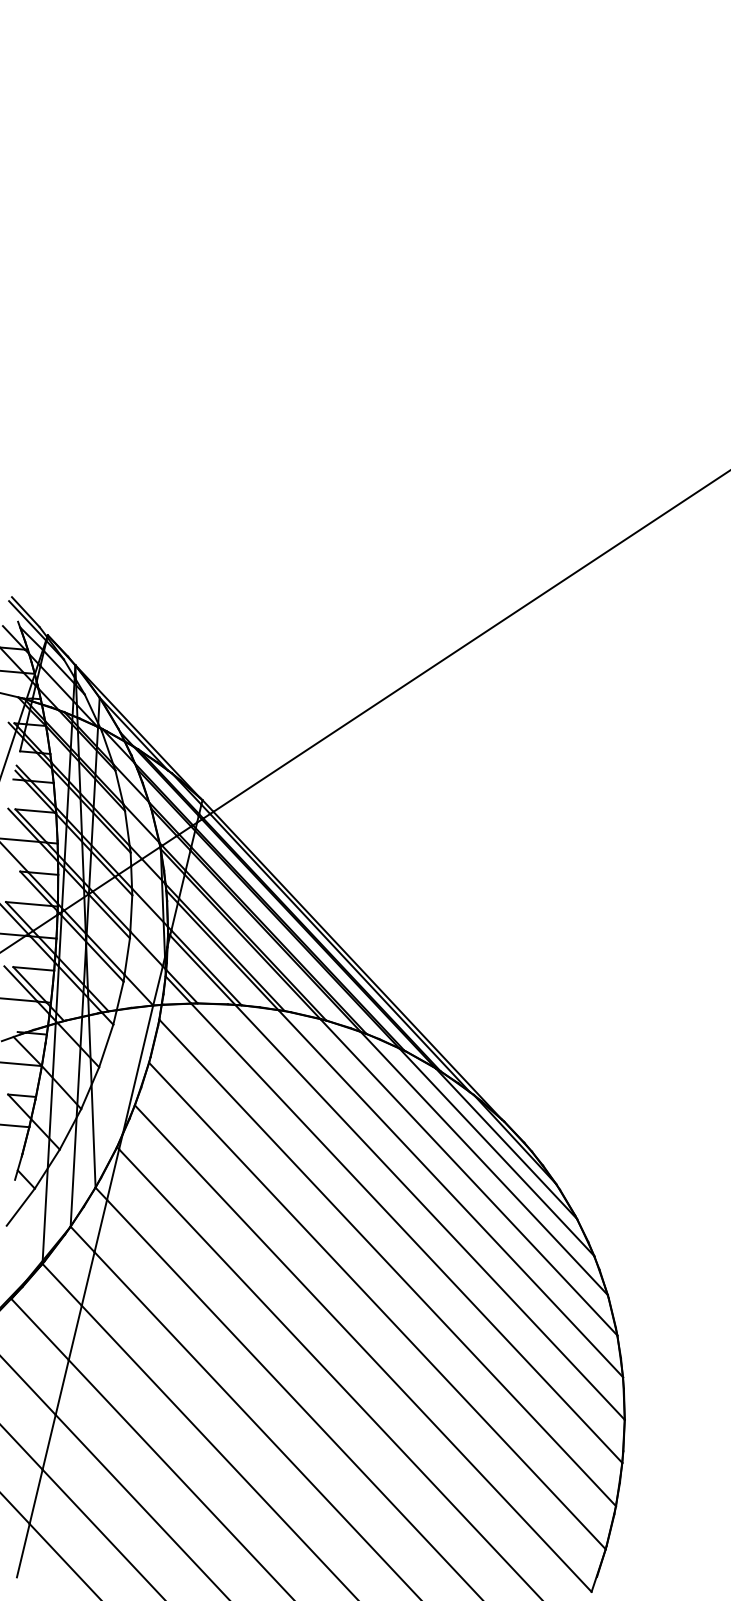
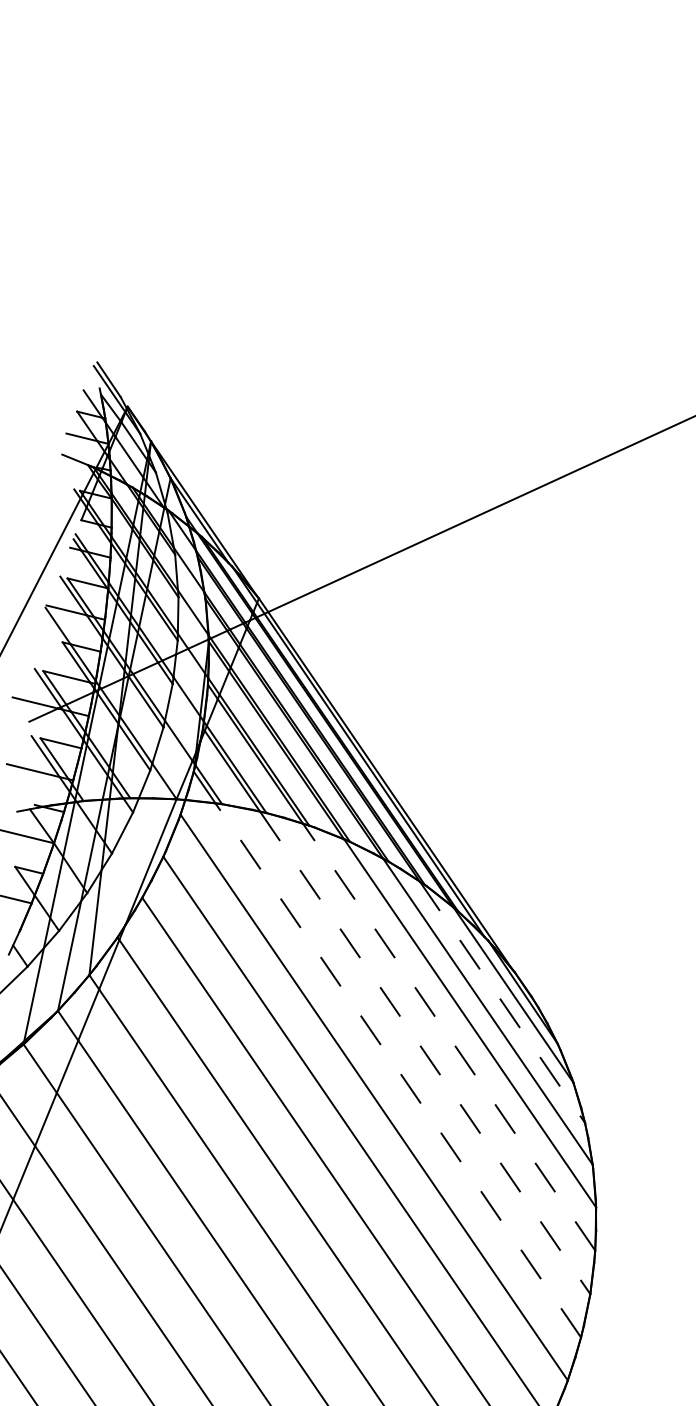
line: (497, 1152) -> (503, 1002), solid -> dashed
line: (450, 1193) -> (448, 1036), solid -> dashed
line: (430, 1212) -> (425, 1053), solid -> dashed
line: (406, 1233) -> (397, 1070), solid -> dashed

